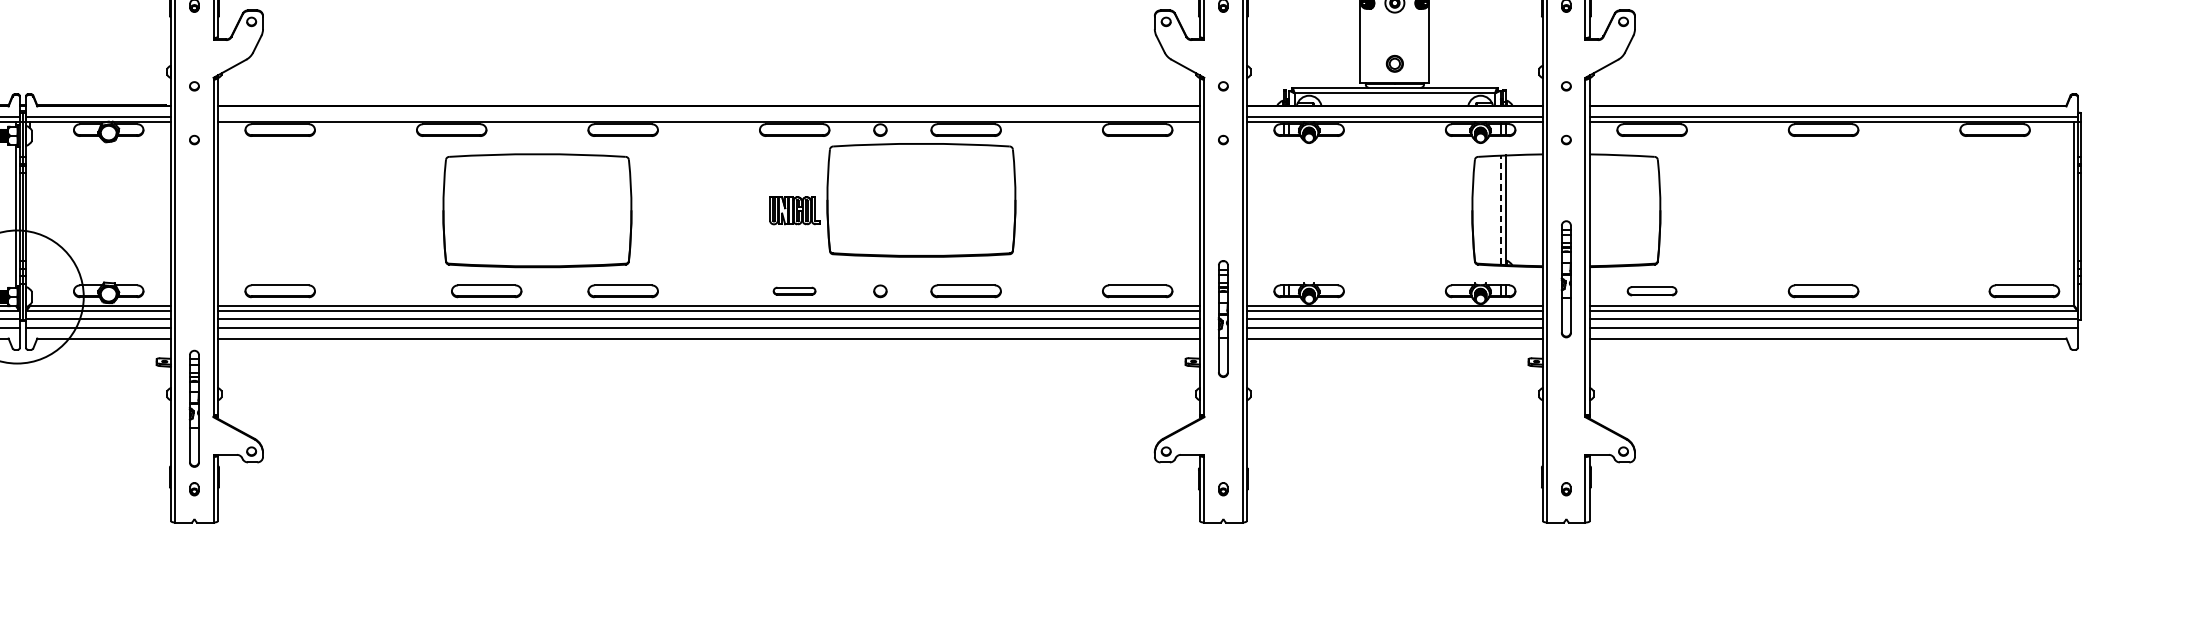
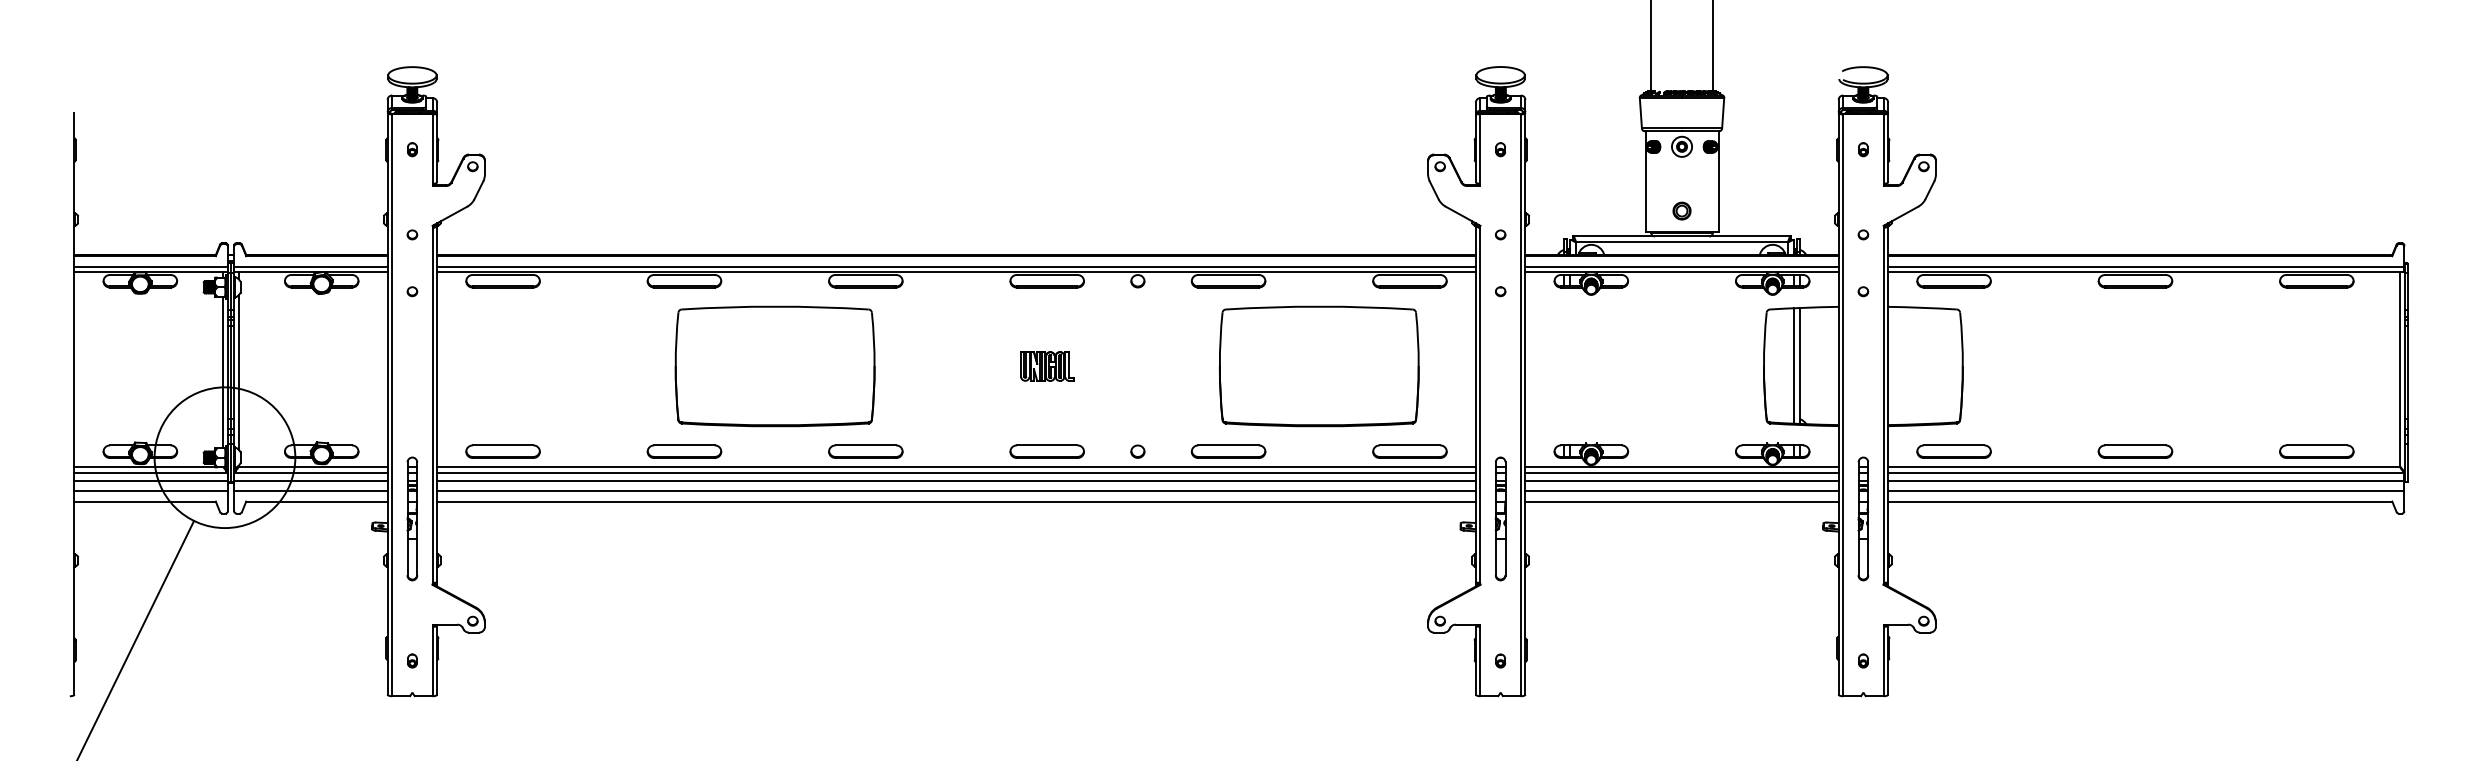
line: (708, 117) -> (956, 267), added
part: (920, 200) -> (1318, 366), moved
line: (1500, 209) -> (1793, 365), dashed -> solid
line: (30, 216) -> (238, 372), added
part: (1566, 278) -> (1863, 518), moved
part: (486, 291) -> (684, 451), moved
part: (793, 291) -> (1046, 451), size x1.67
part: (1651, 291) -> (1953, 451), size x1.43
part: (2024, 291) -> (2316, 451), moved
part: (1223, 318) -> (1500, 518), moved
part: (194, 408) -> (412, 518), moved

